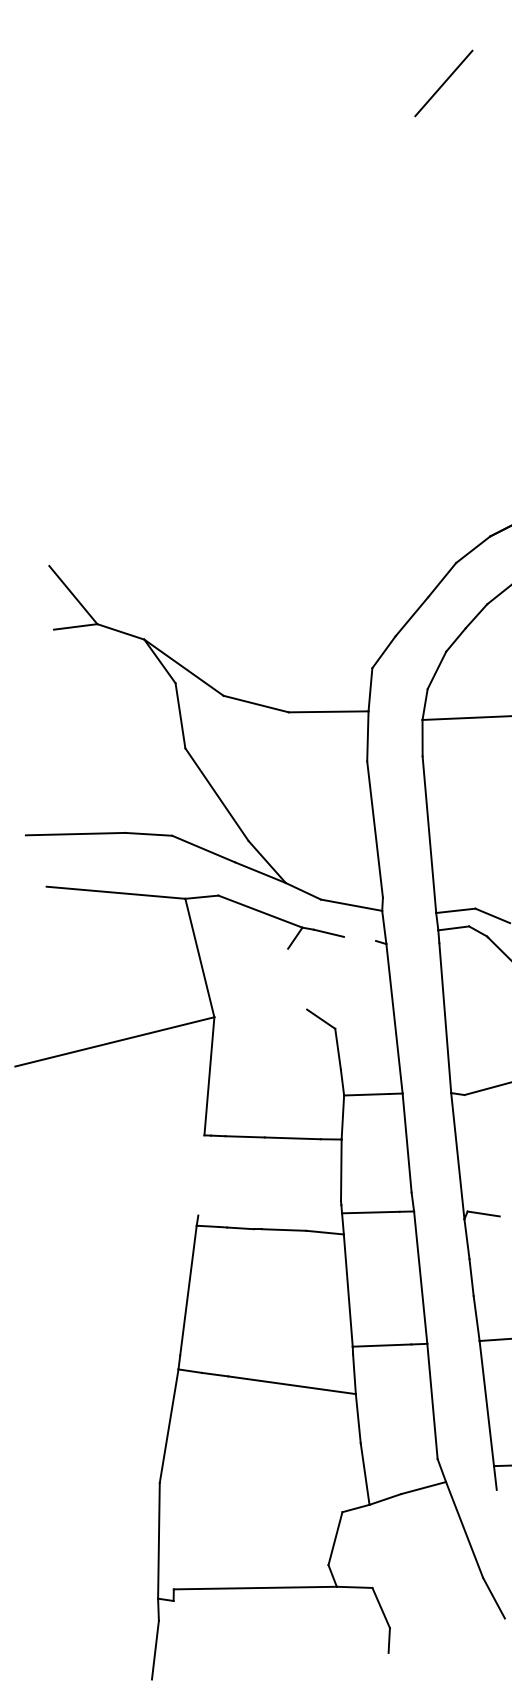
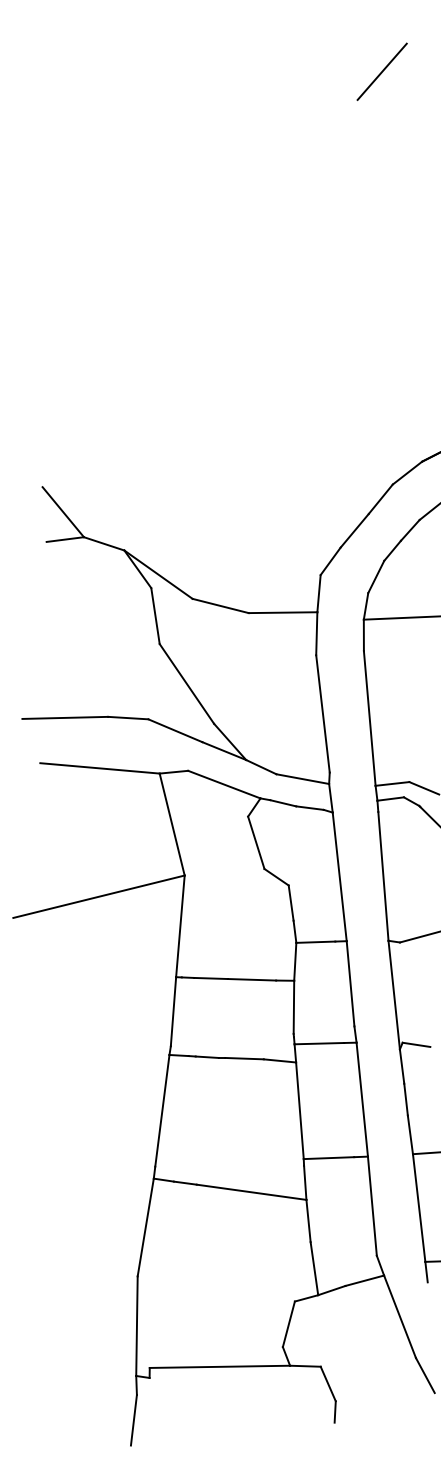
line: (359, 938) -> (309, 807), added
line: (297, 978) -> (256, 842), added
line: (201, 1175) -> (173, 1011), added

